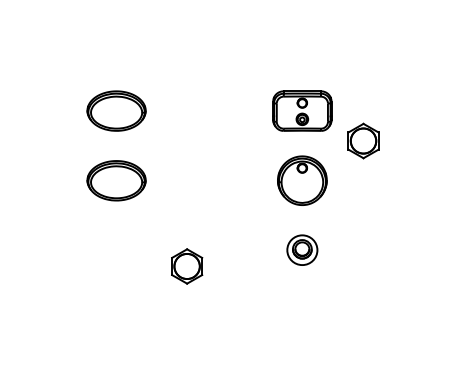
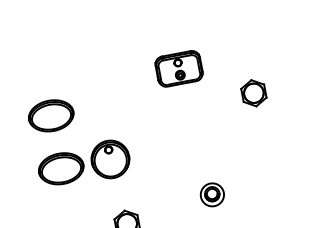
part: (302, 110) -> (179, 68), moved
part: (363, 140) -> (253, 92), moved
part: (302, 180) -> (110, 159), moved

